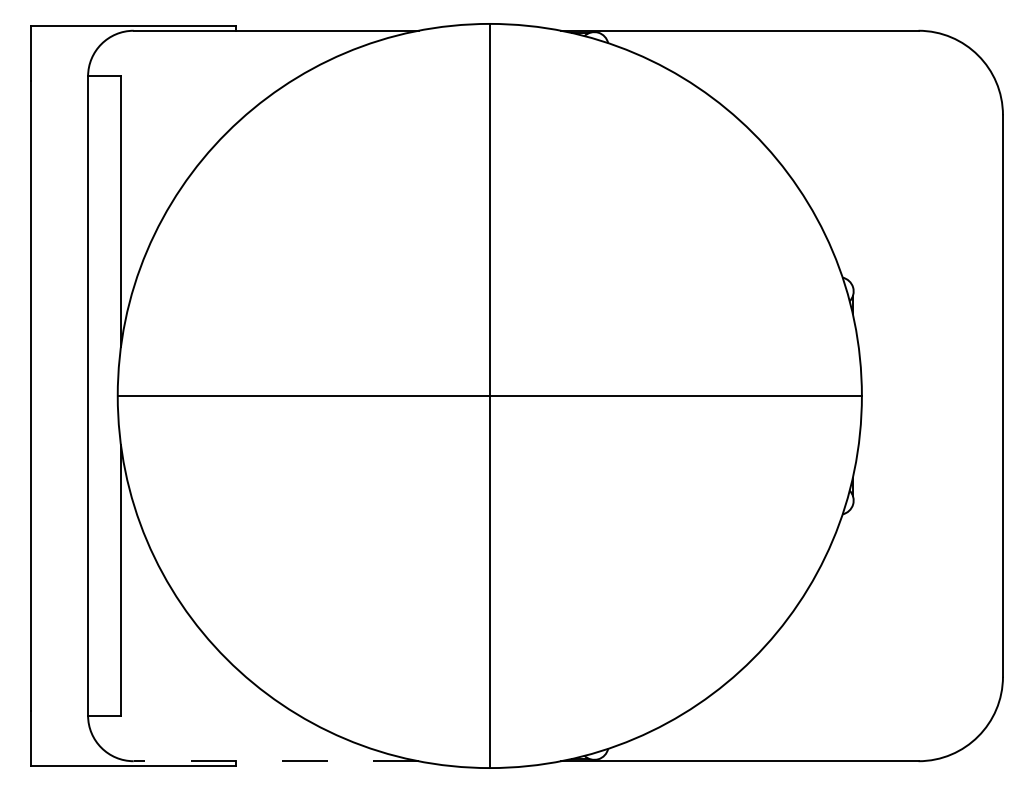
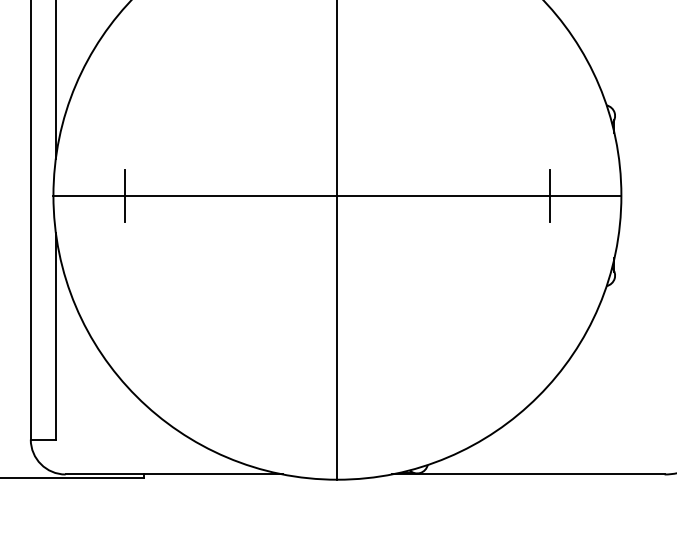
line: (211, 395) -> (125, 195), added
line: (767, 395) -> (549, 195), added
line: (276, 761) -> (174, 474), dashed -> solid

